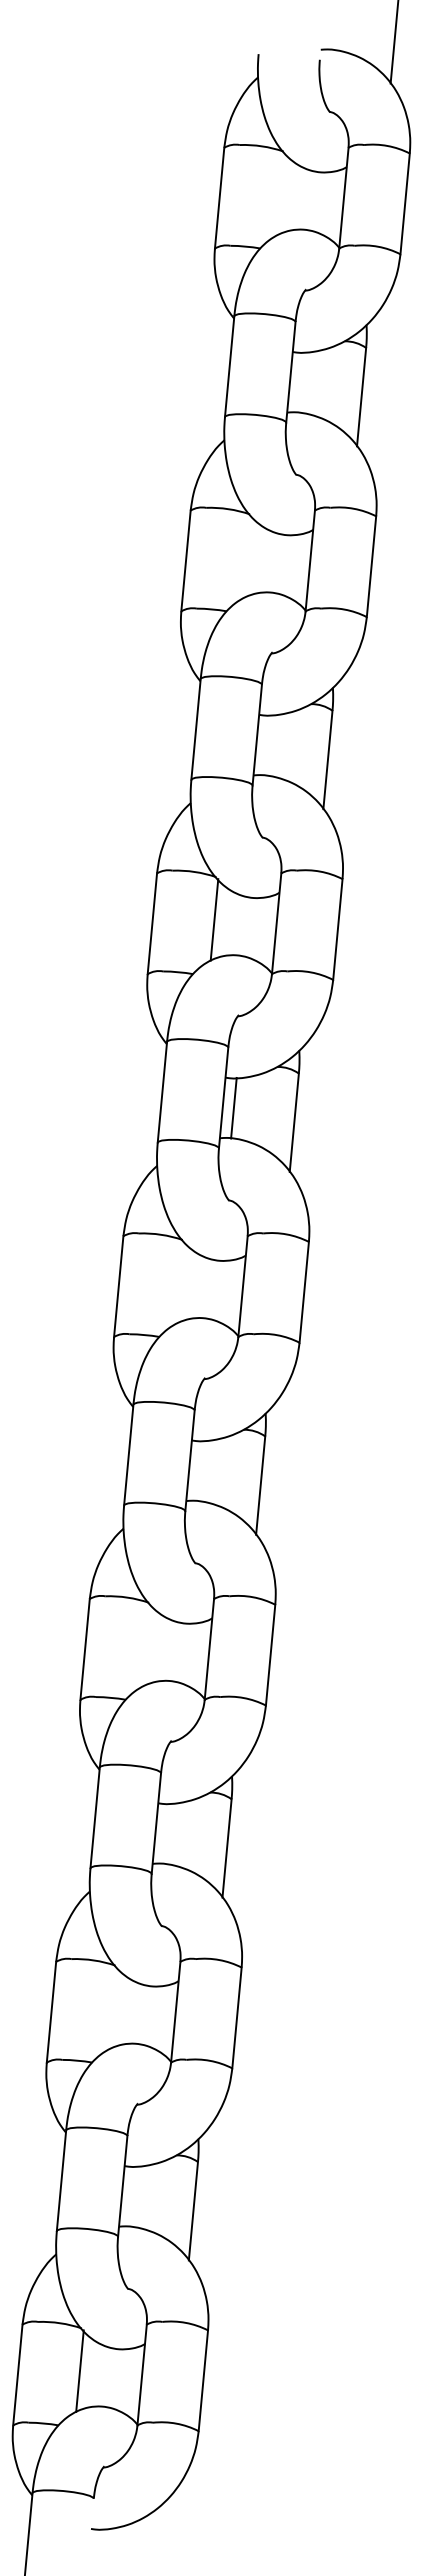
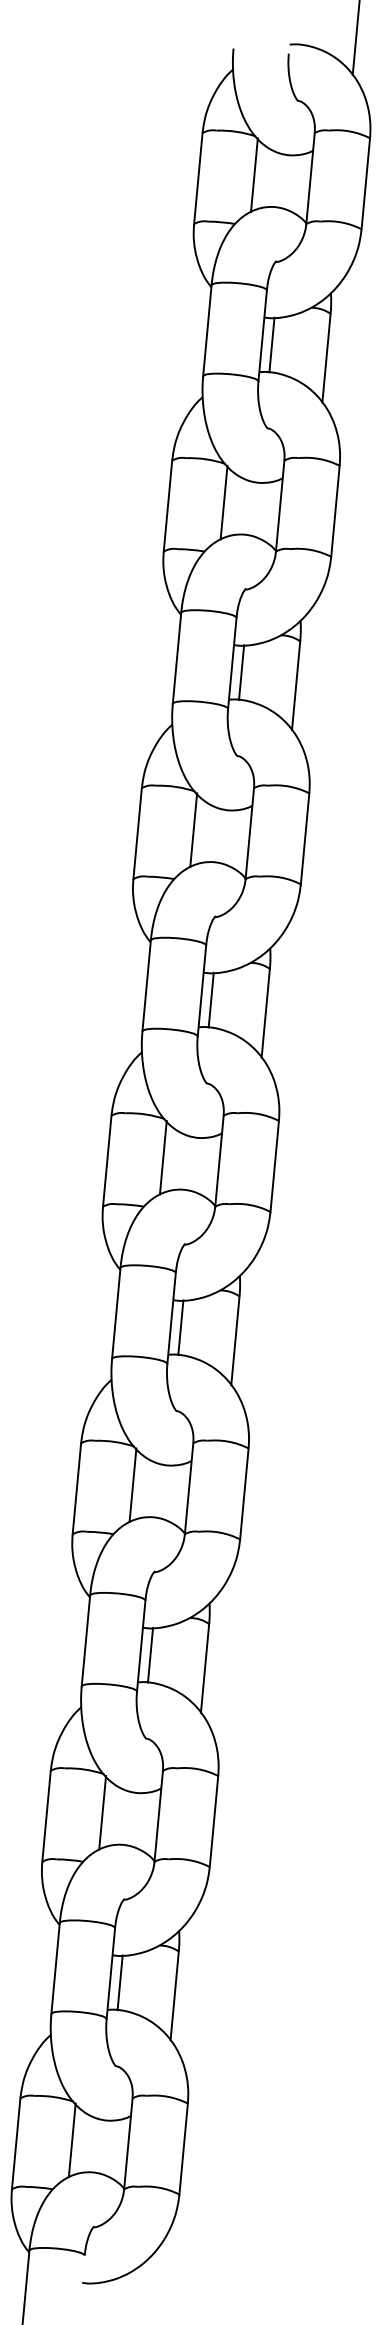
line: (281, 194) -> (254, 175), added
line: (300, 382) -> (271, 345), added
line: (247, 556) -> (223, 502), added
line: (267, 745) -> (241, 672), added
line: (180, 1282) -> (163, 1157), added
line: (200, 1470) -> (181, 1327), added
line: (147, 1645) -> (133, 1485), added
line: (166, 1833) -> (150, 1654), added
line: (113, 2008) -> (102, 1812), added
line: (132, 2196) -> (119, 1982), added

